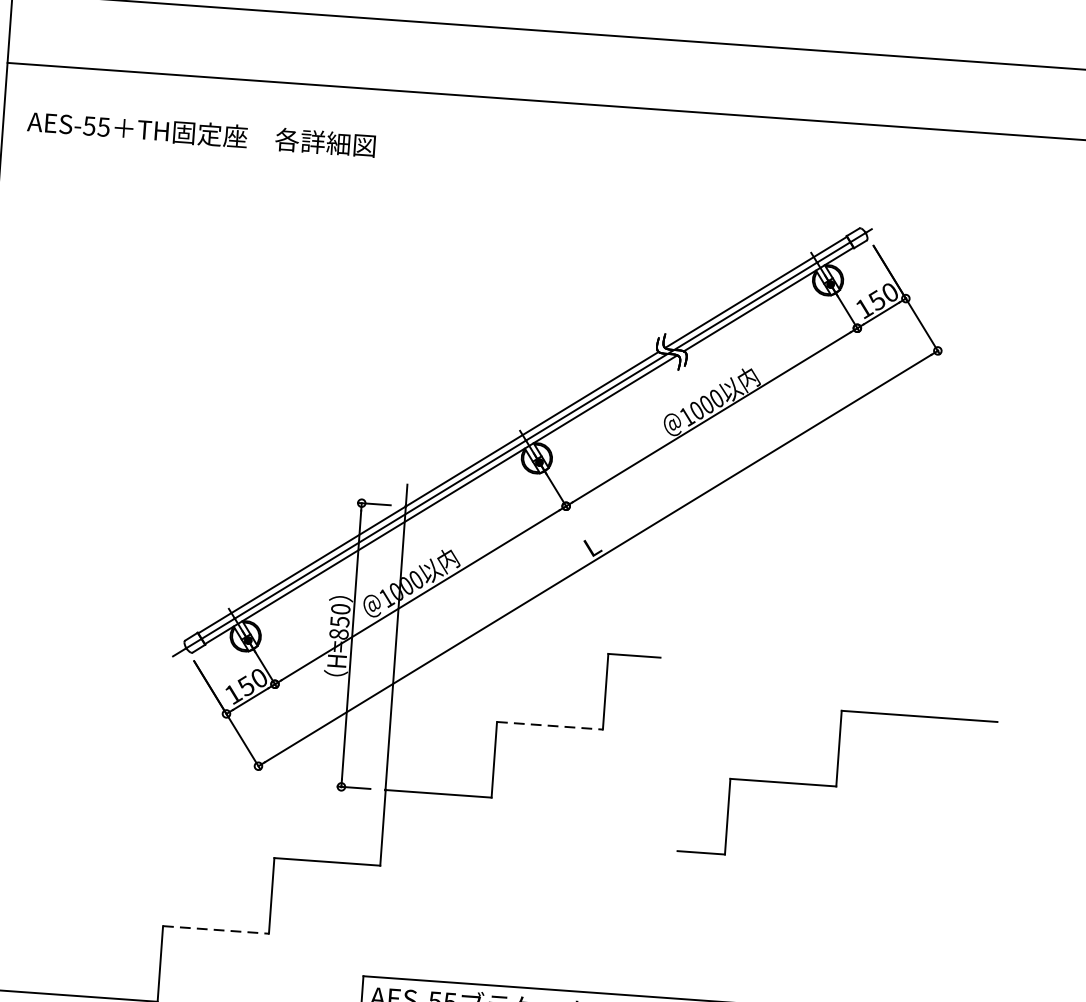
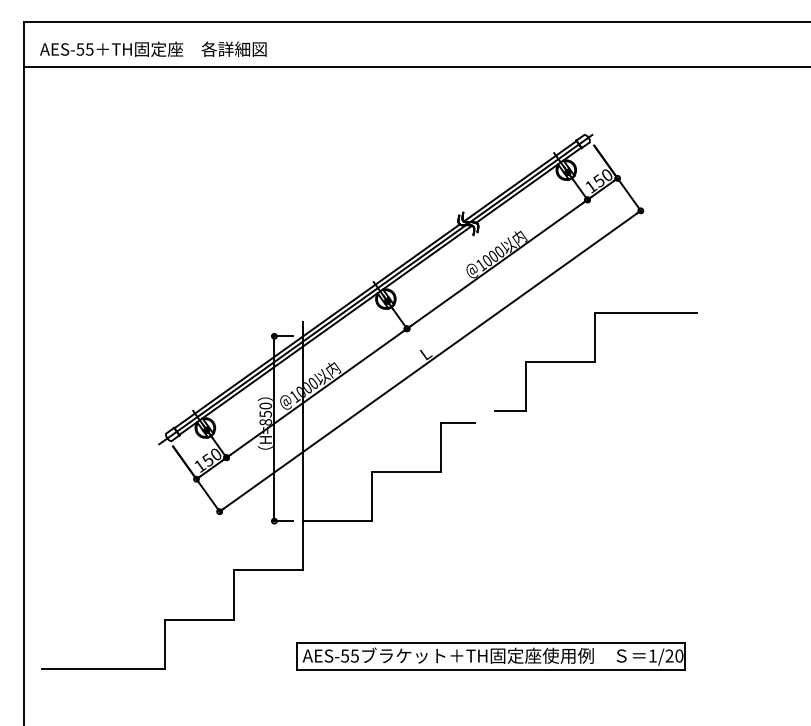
text: (201, 132) -> (153, 48), moved
line: (549, 725) -> (406, 471), dashed -> solid
part: (836, 785) -> (595, 361), moved
line: (215, 929) -> (199, 619), dashed -> solid

